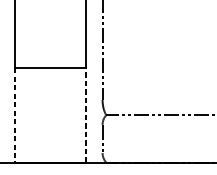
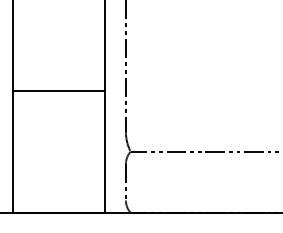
line: (14, 115) -> (12, 152), dashed -> solid
line: (85, 115) -> (104, 151), dashed -> solid

